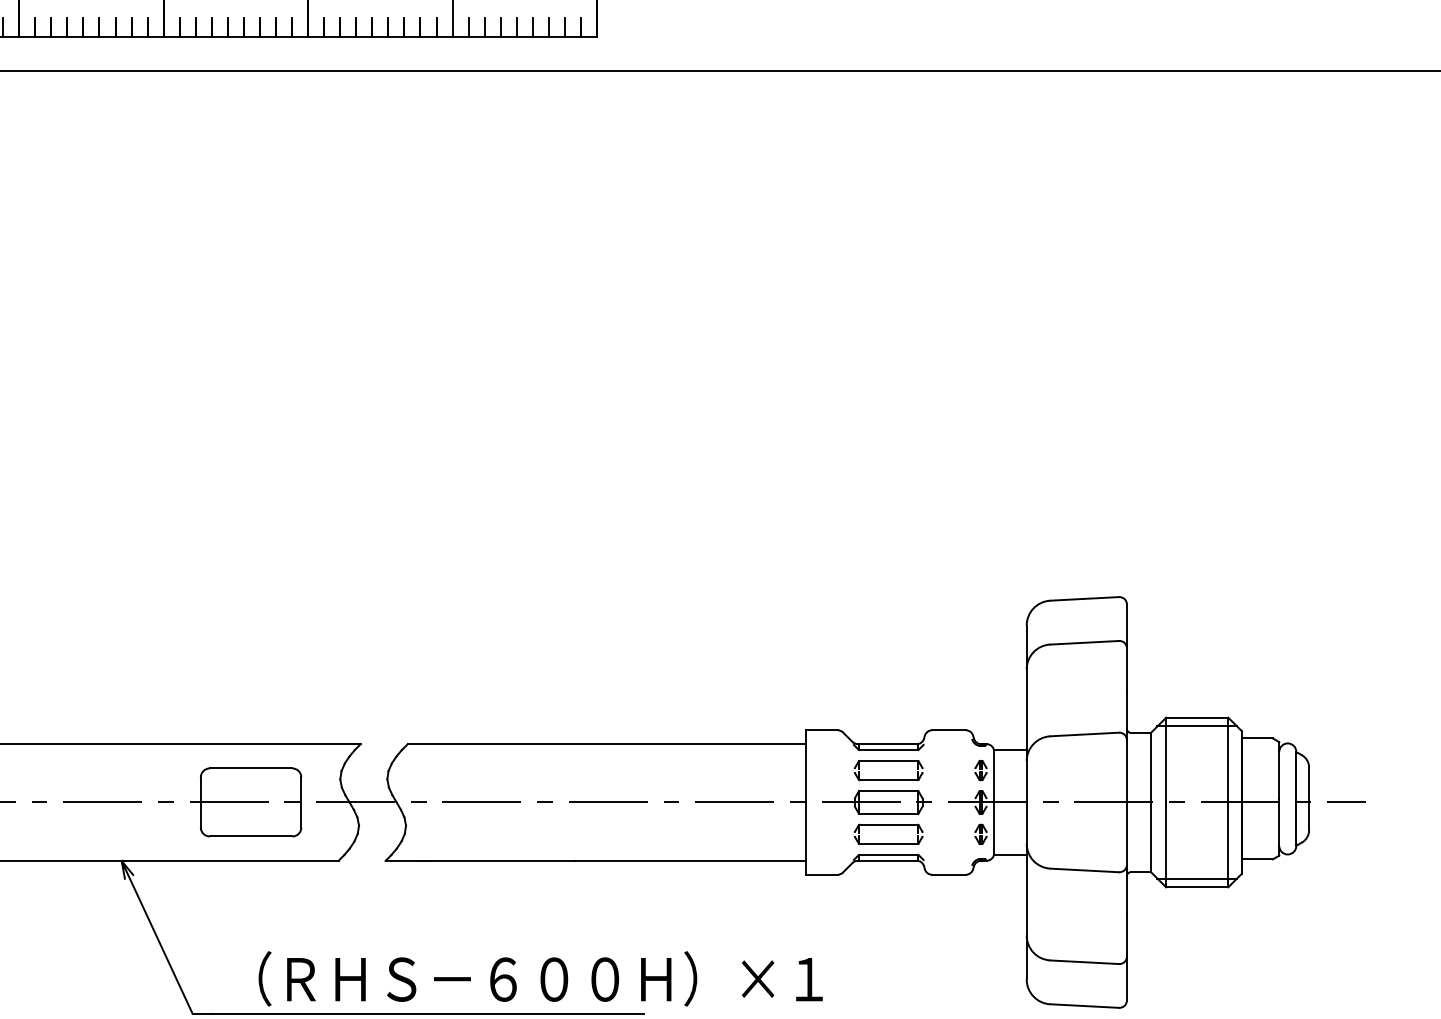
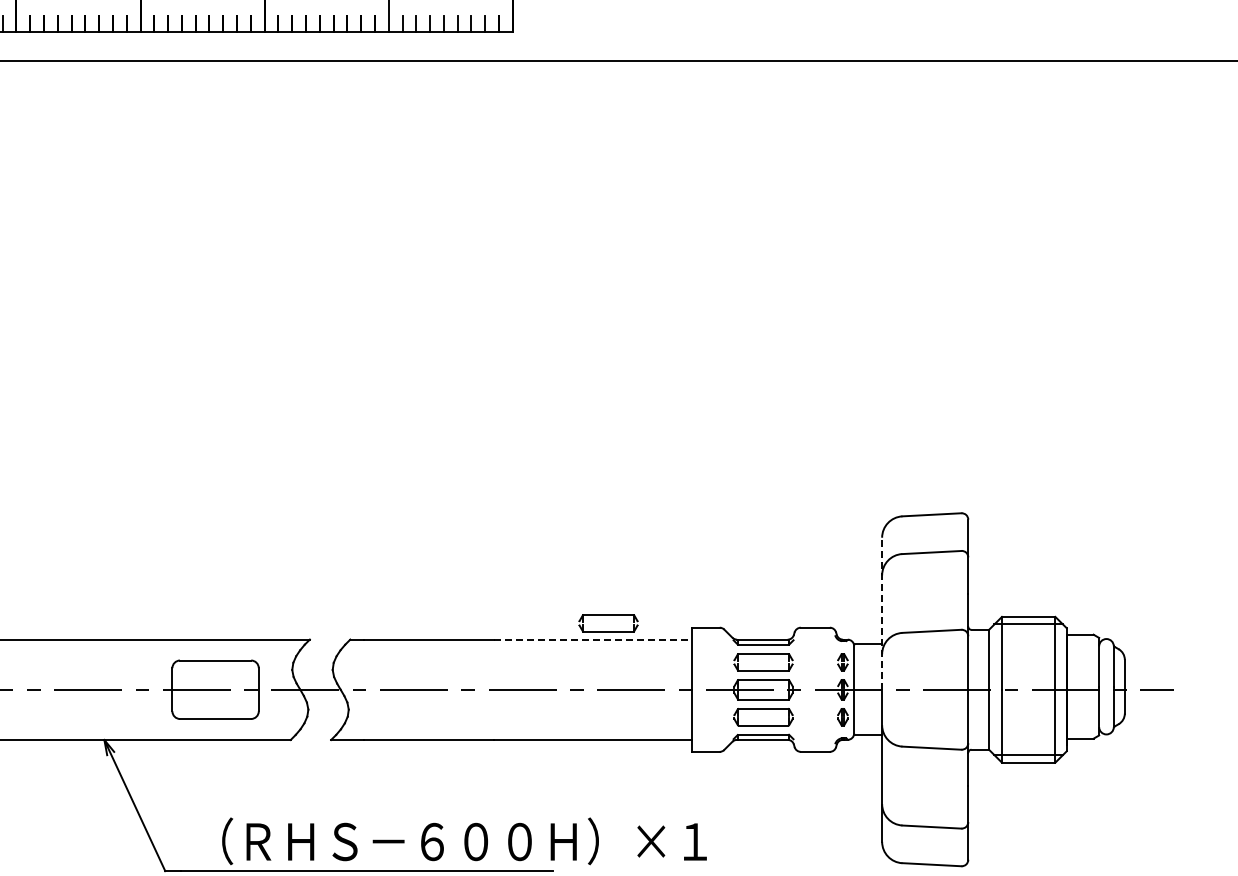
line: (1027, 713) -> (882, 613), solid -> dashed
part: (708, 716) -> (608, 615), added
line: (690, 743) -> (593, 639), solid -> dashed

